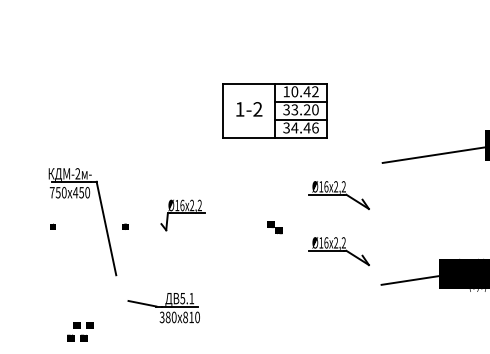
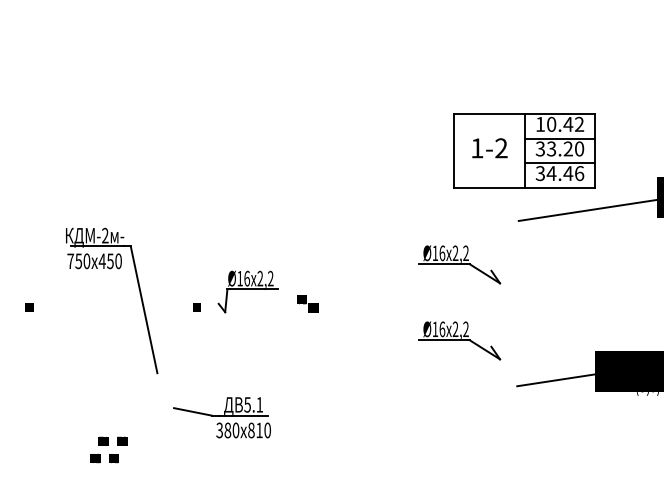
part: (274, 111) -> (524, 150), moved
text: (52, 226) -> (29, 307), moved
text: (125, 226) -> (196, 307), moved
text: (274, 227) -> (307, 303), moved

